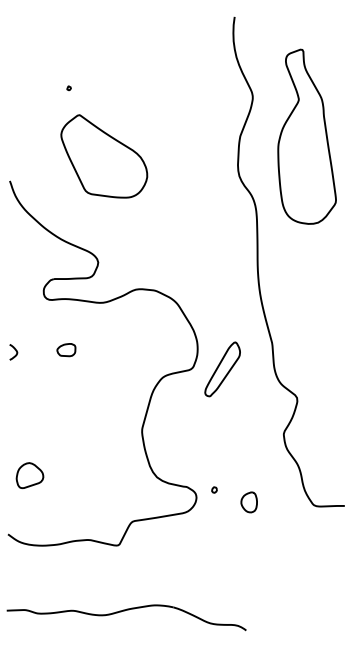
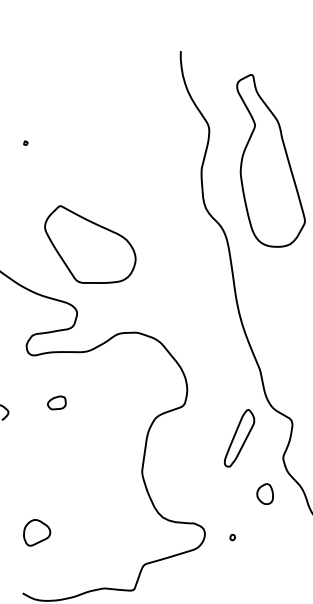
part: (104, 156) -> (90, 243), moved
part: (222, 369) -> (238, 438), moved
part: (214, 489) -> (232, 537), moved
part: (248, 502) -> (264, 494), moved

